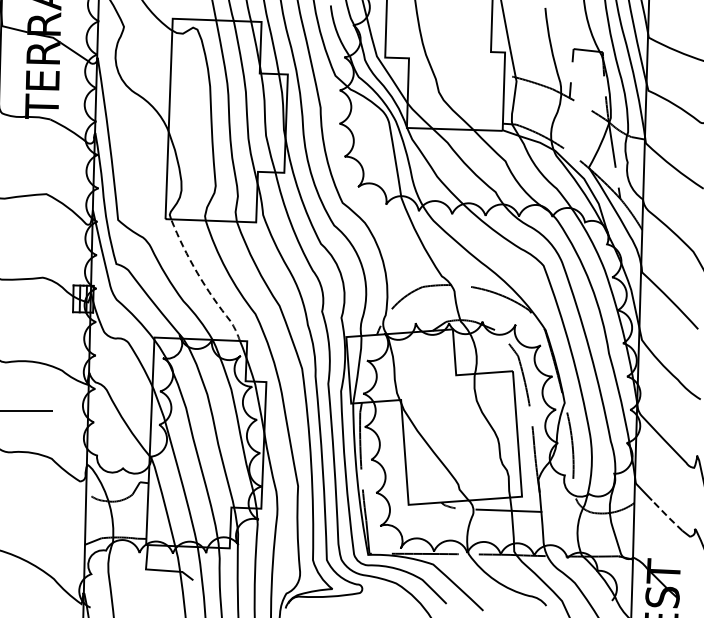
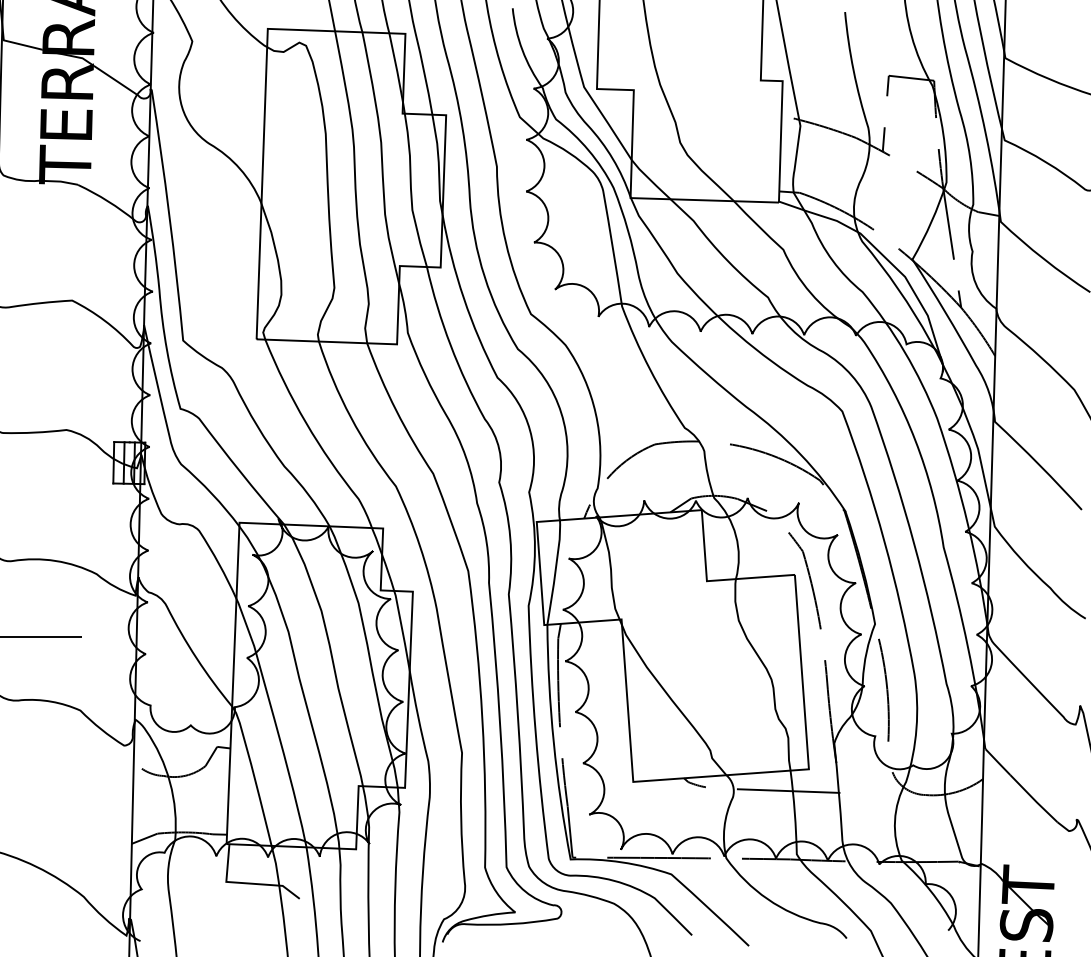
line: (204, 284) -> (316, 440), dashed -> solid
line: (667, 516) -> (1034, 799), dashed -> solid

